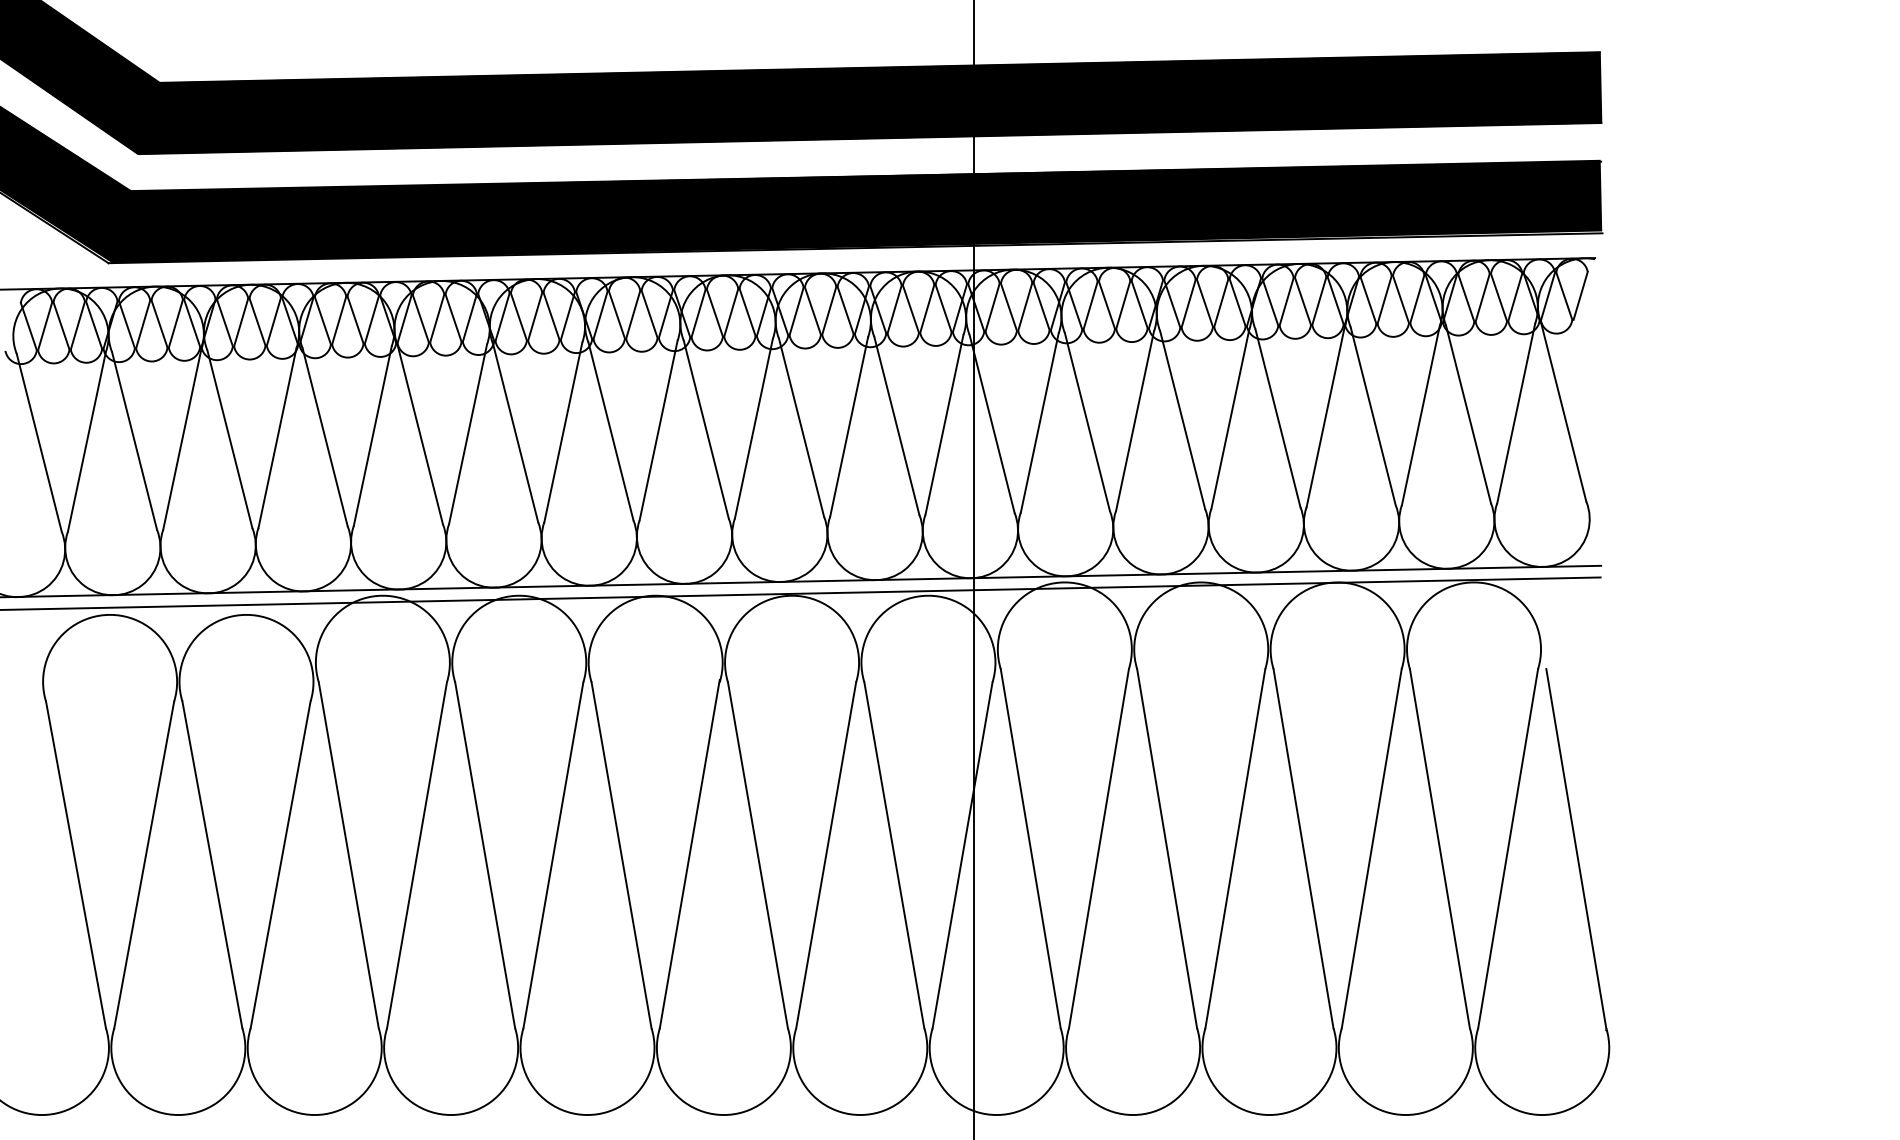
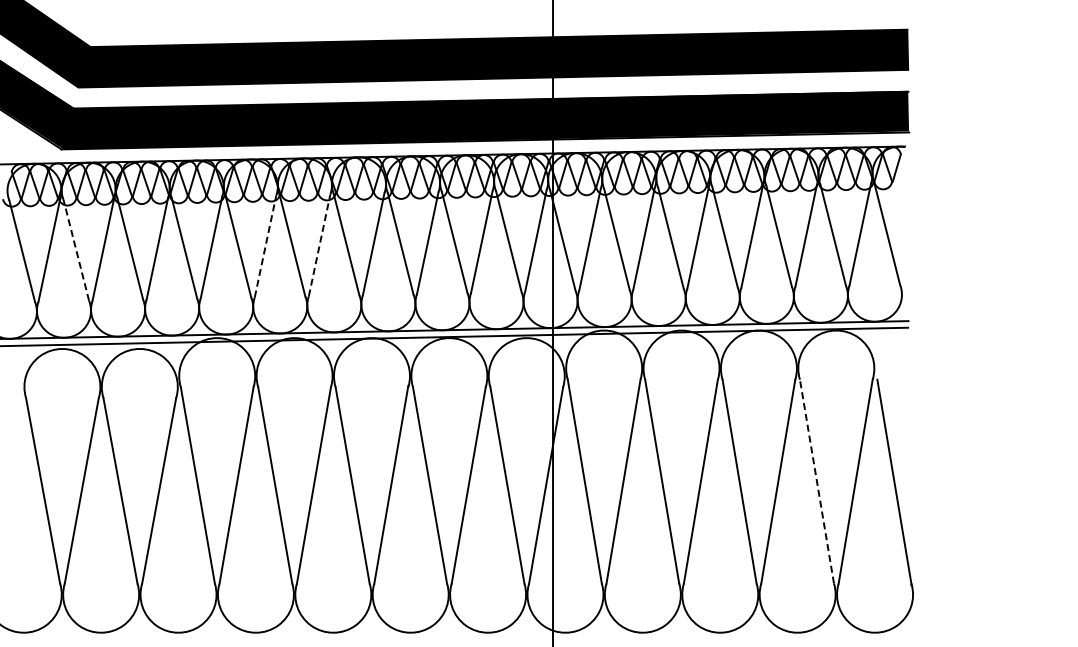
line: (563, 430) -> (319, 244), solid -> dashed
line: (467, 434) -> (265, 246), solid -> dashed
line: (134, 439) -> (76, 249), solid -> dashed
line: (1439, 848) -> (816, 481), solid -> dashed

